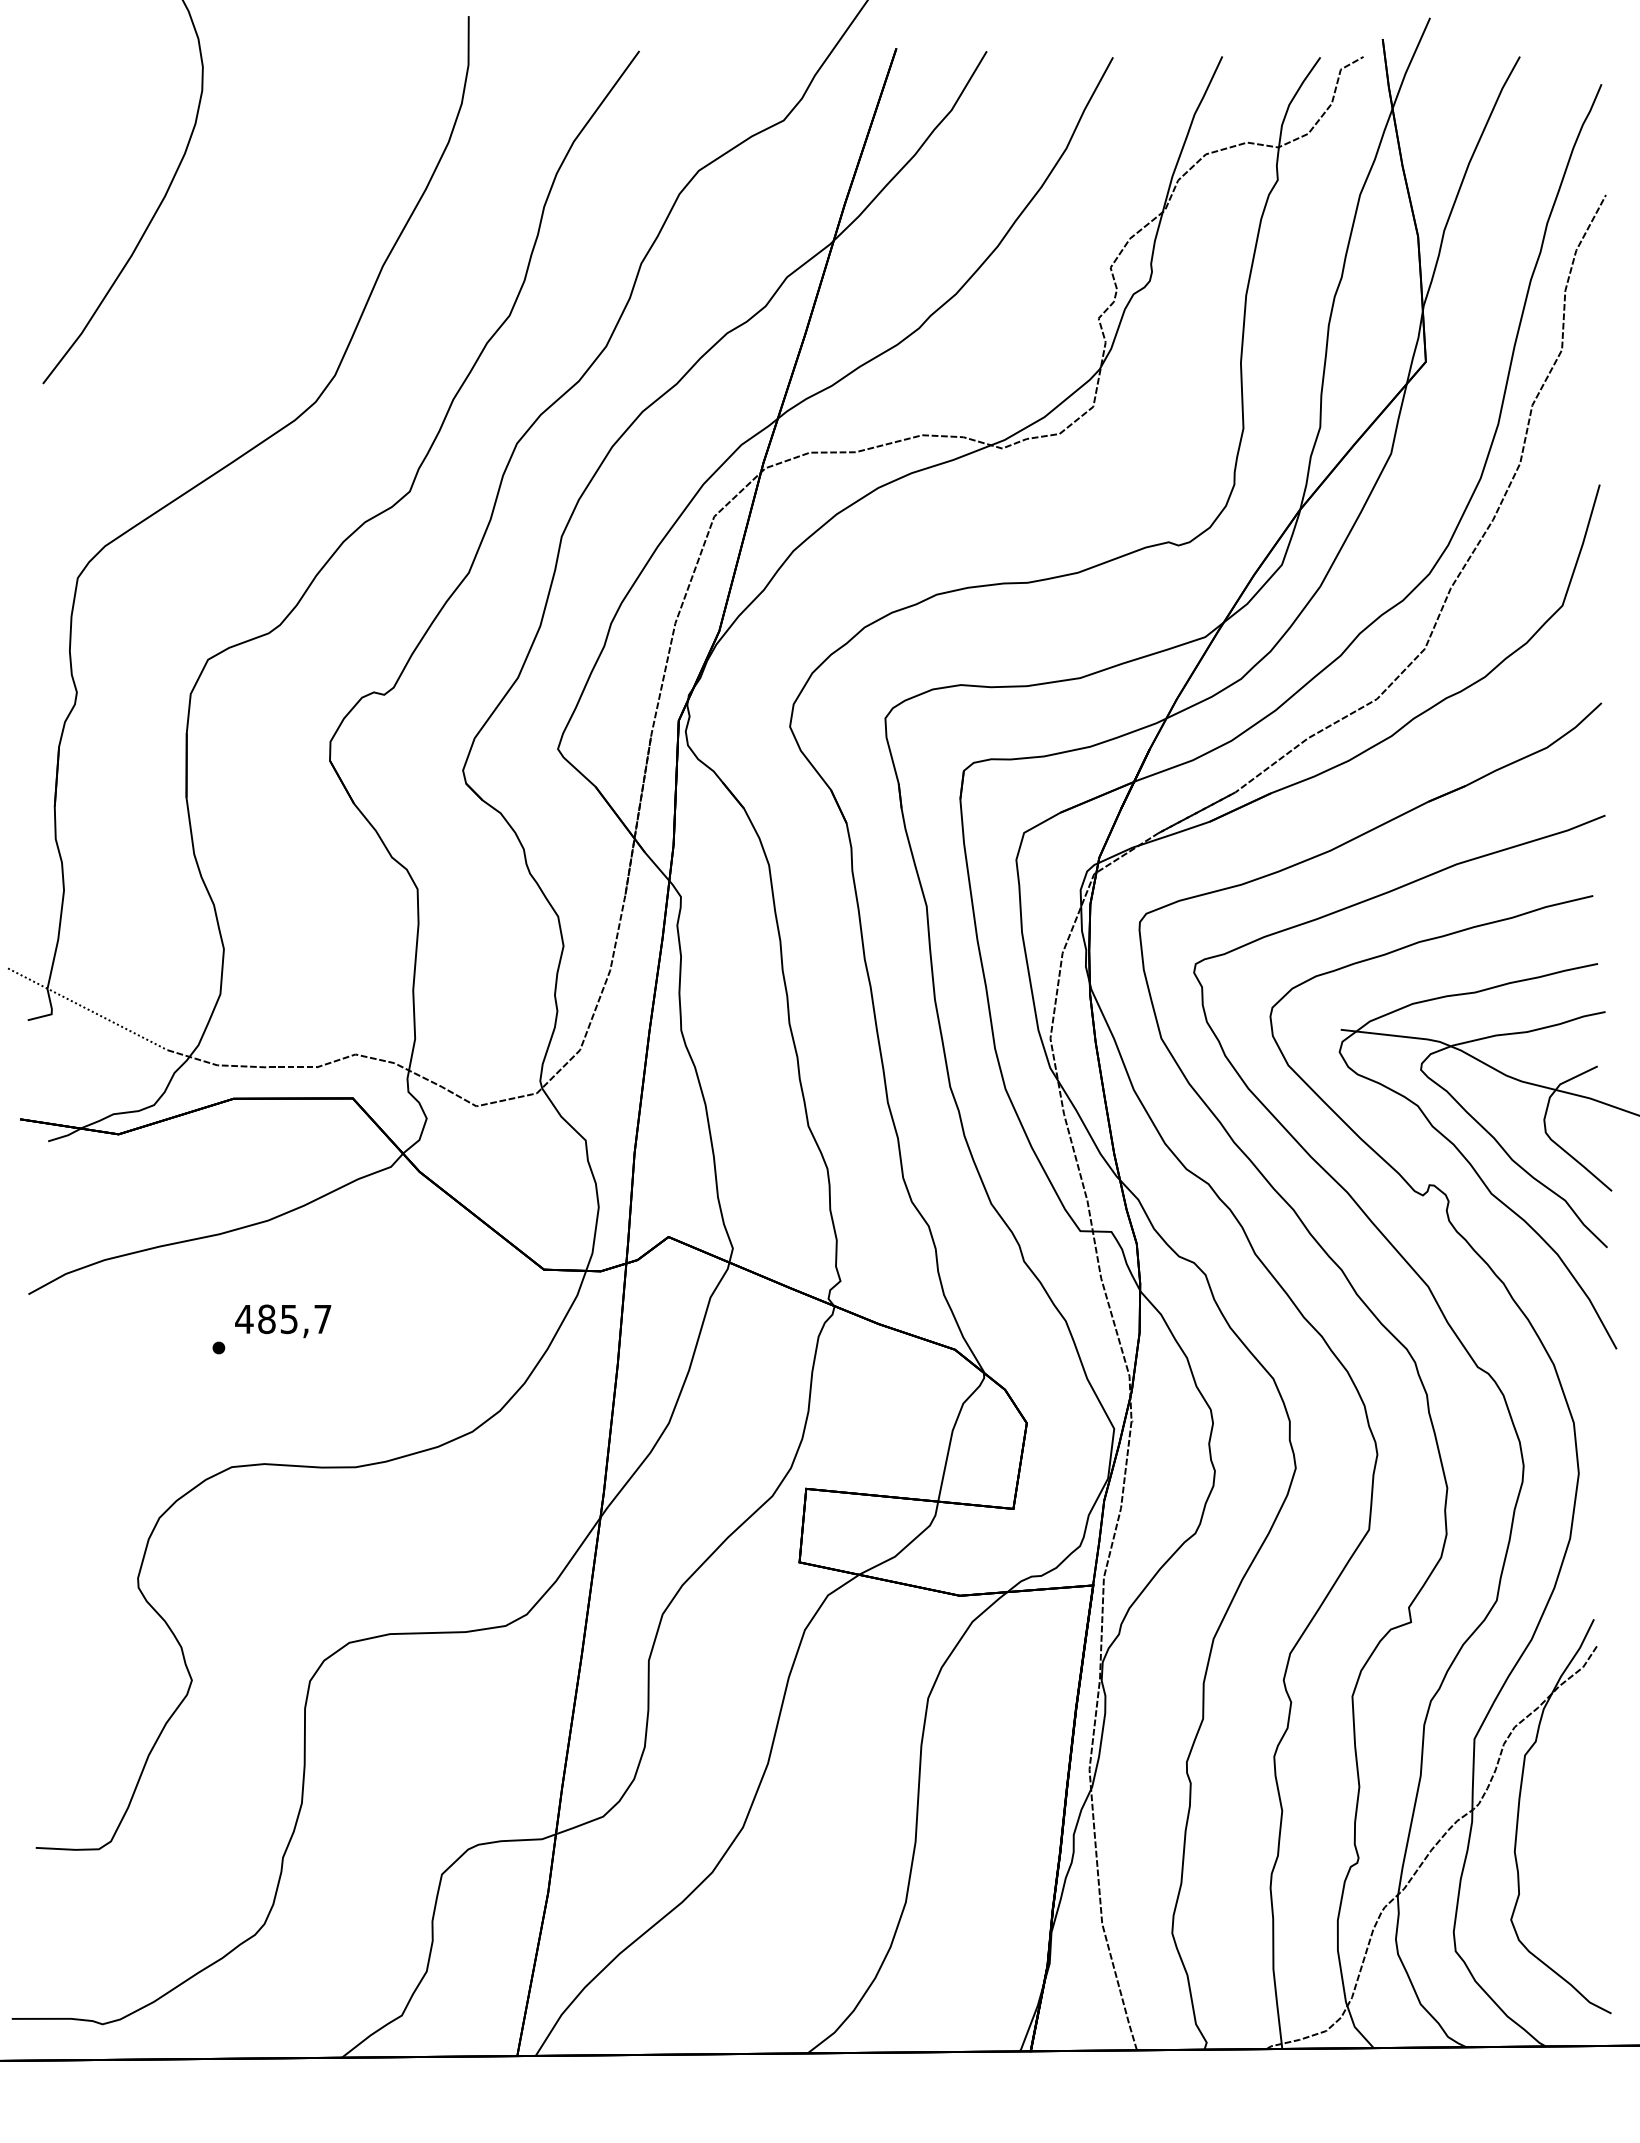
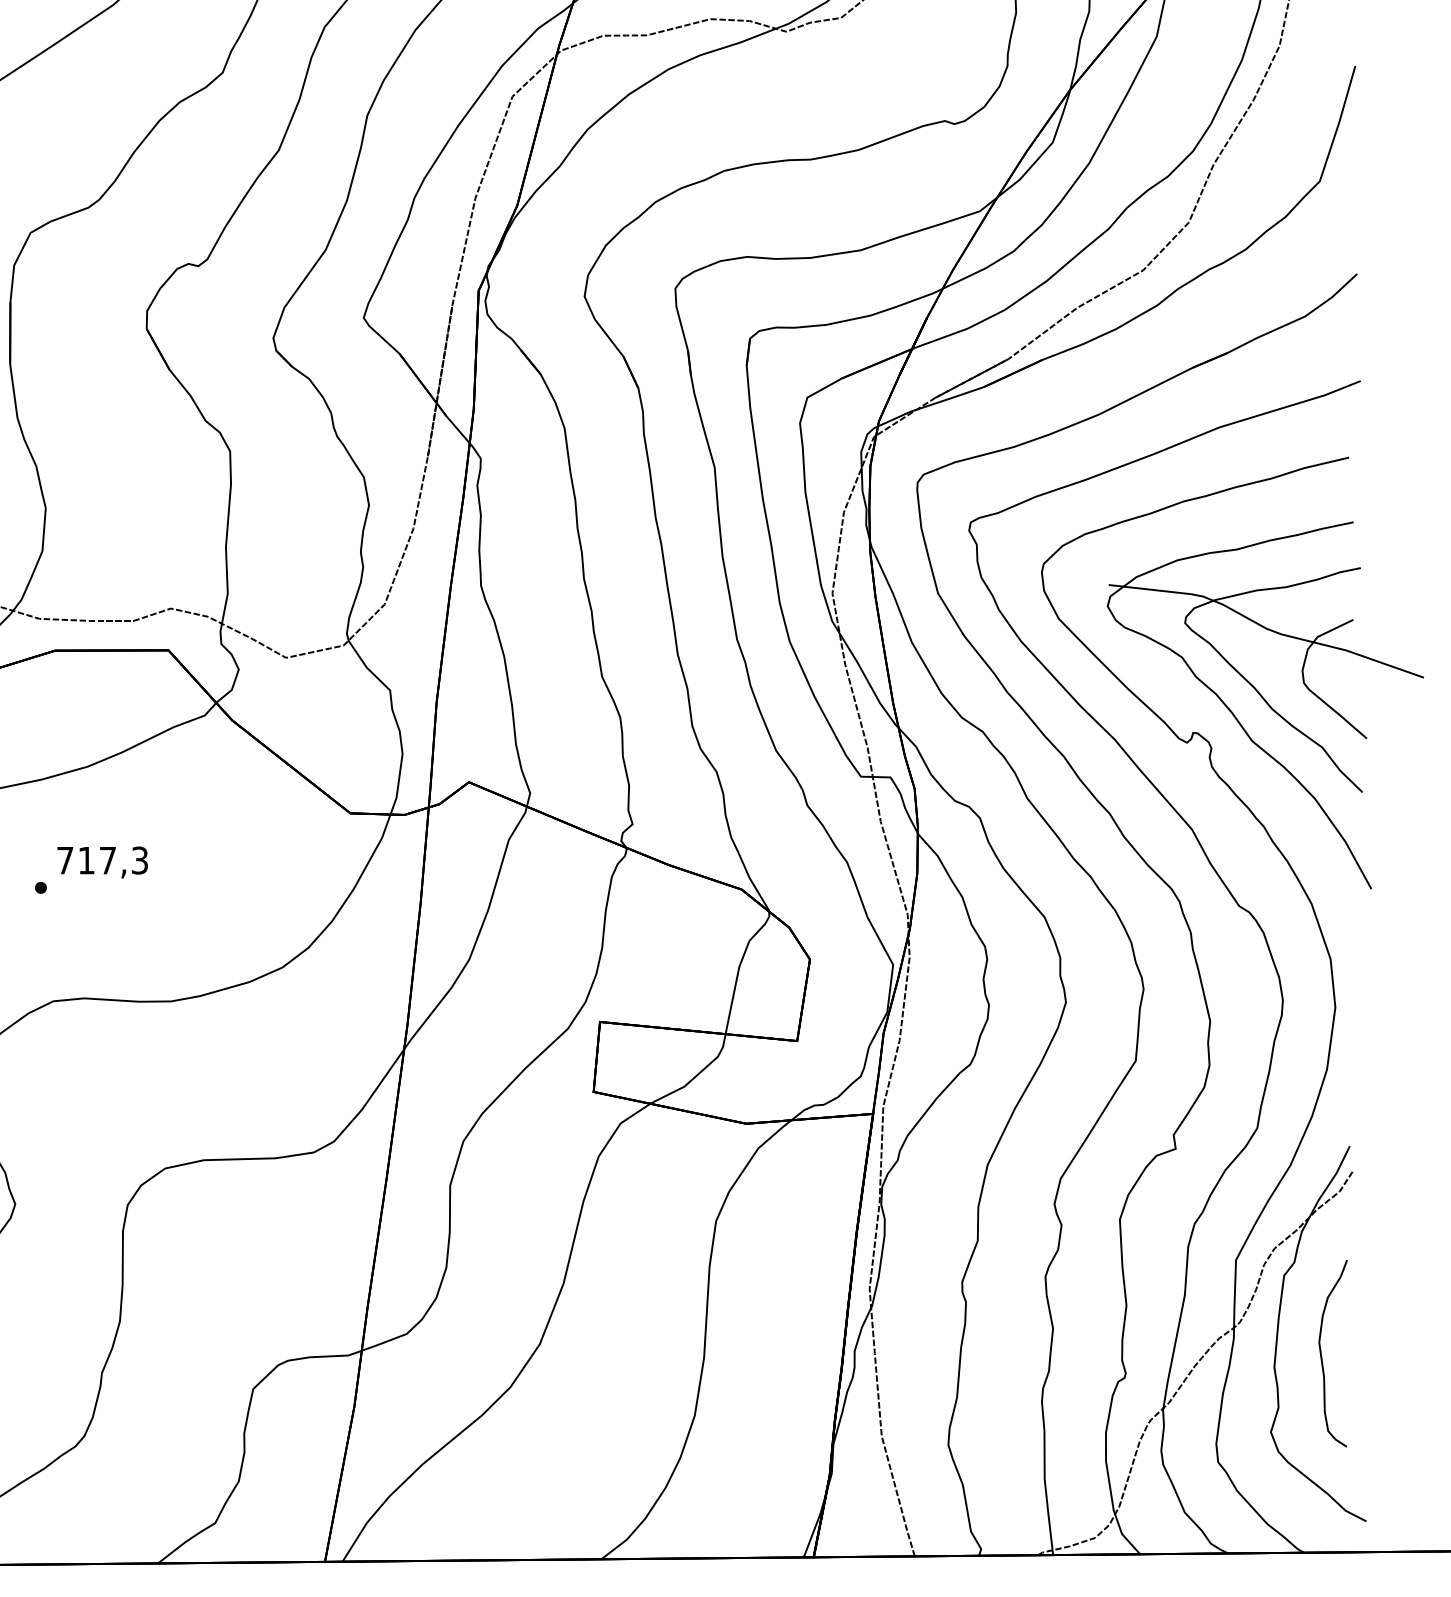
text: (283, 1319) -> (102, 860), 485,7 -> 717,3
curve: (1564, 1836) -> (1321, 1352), added

